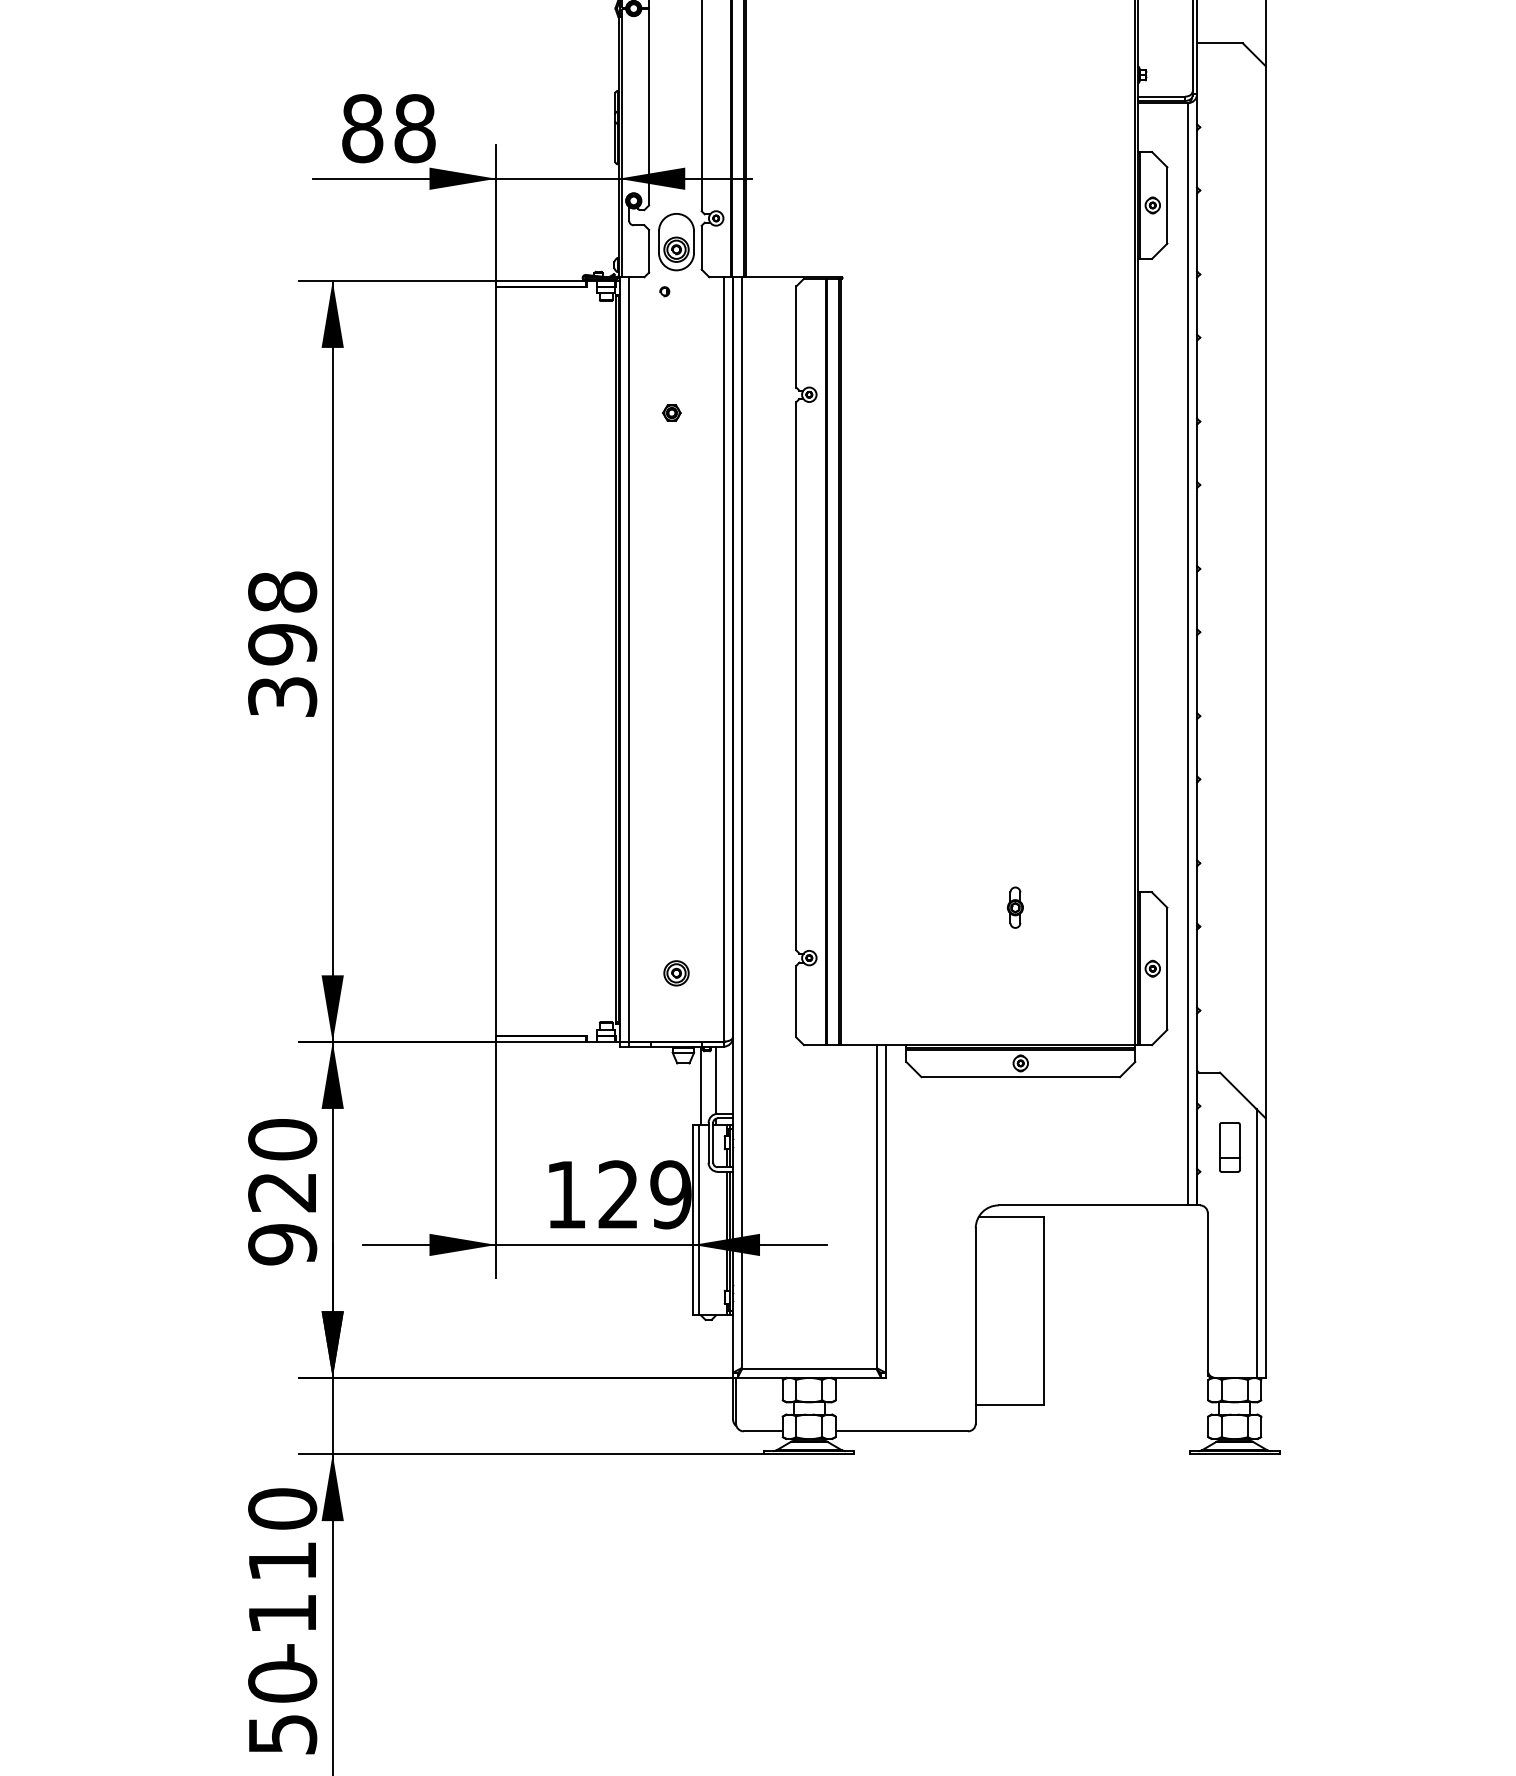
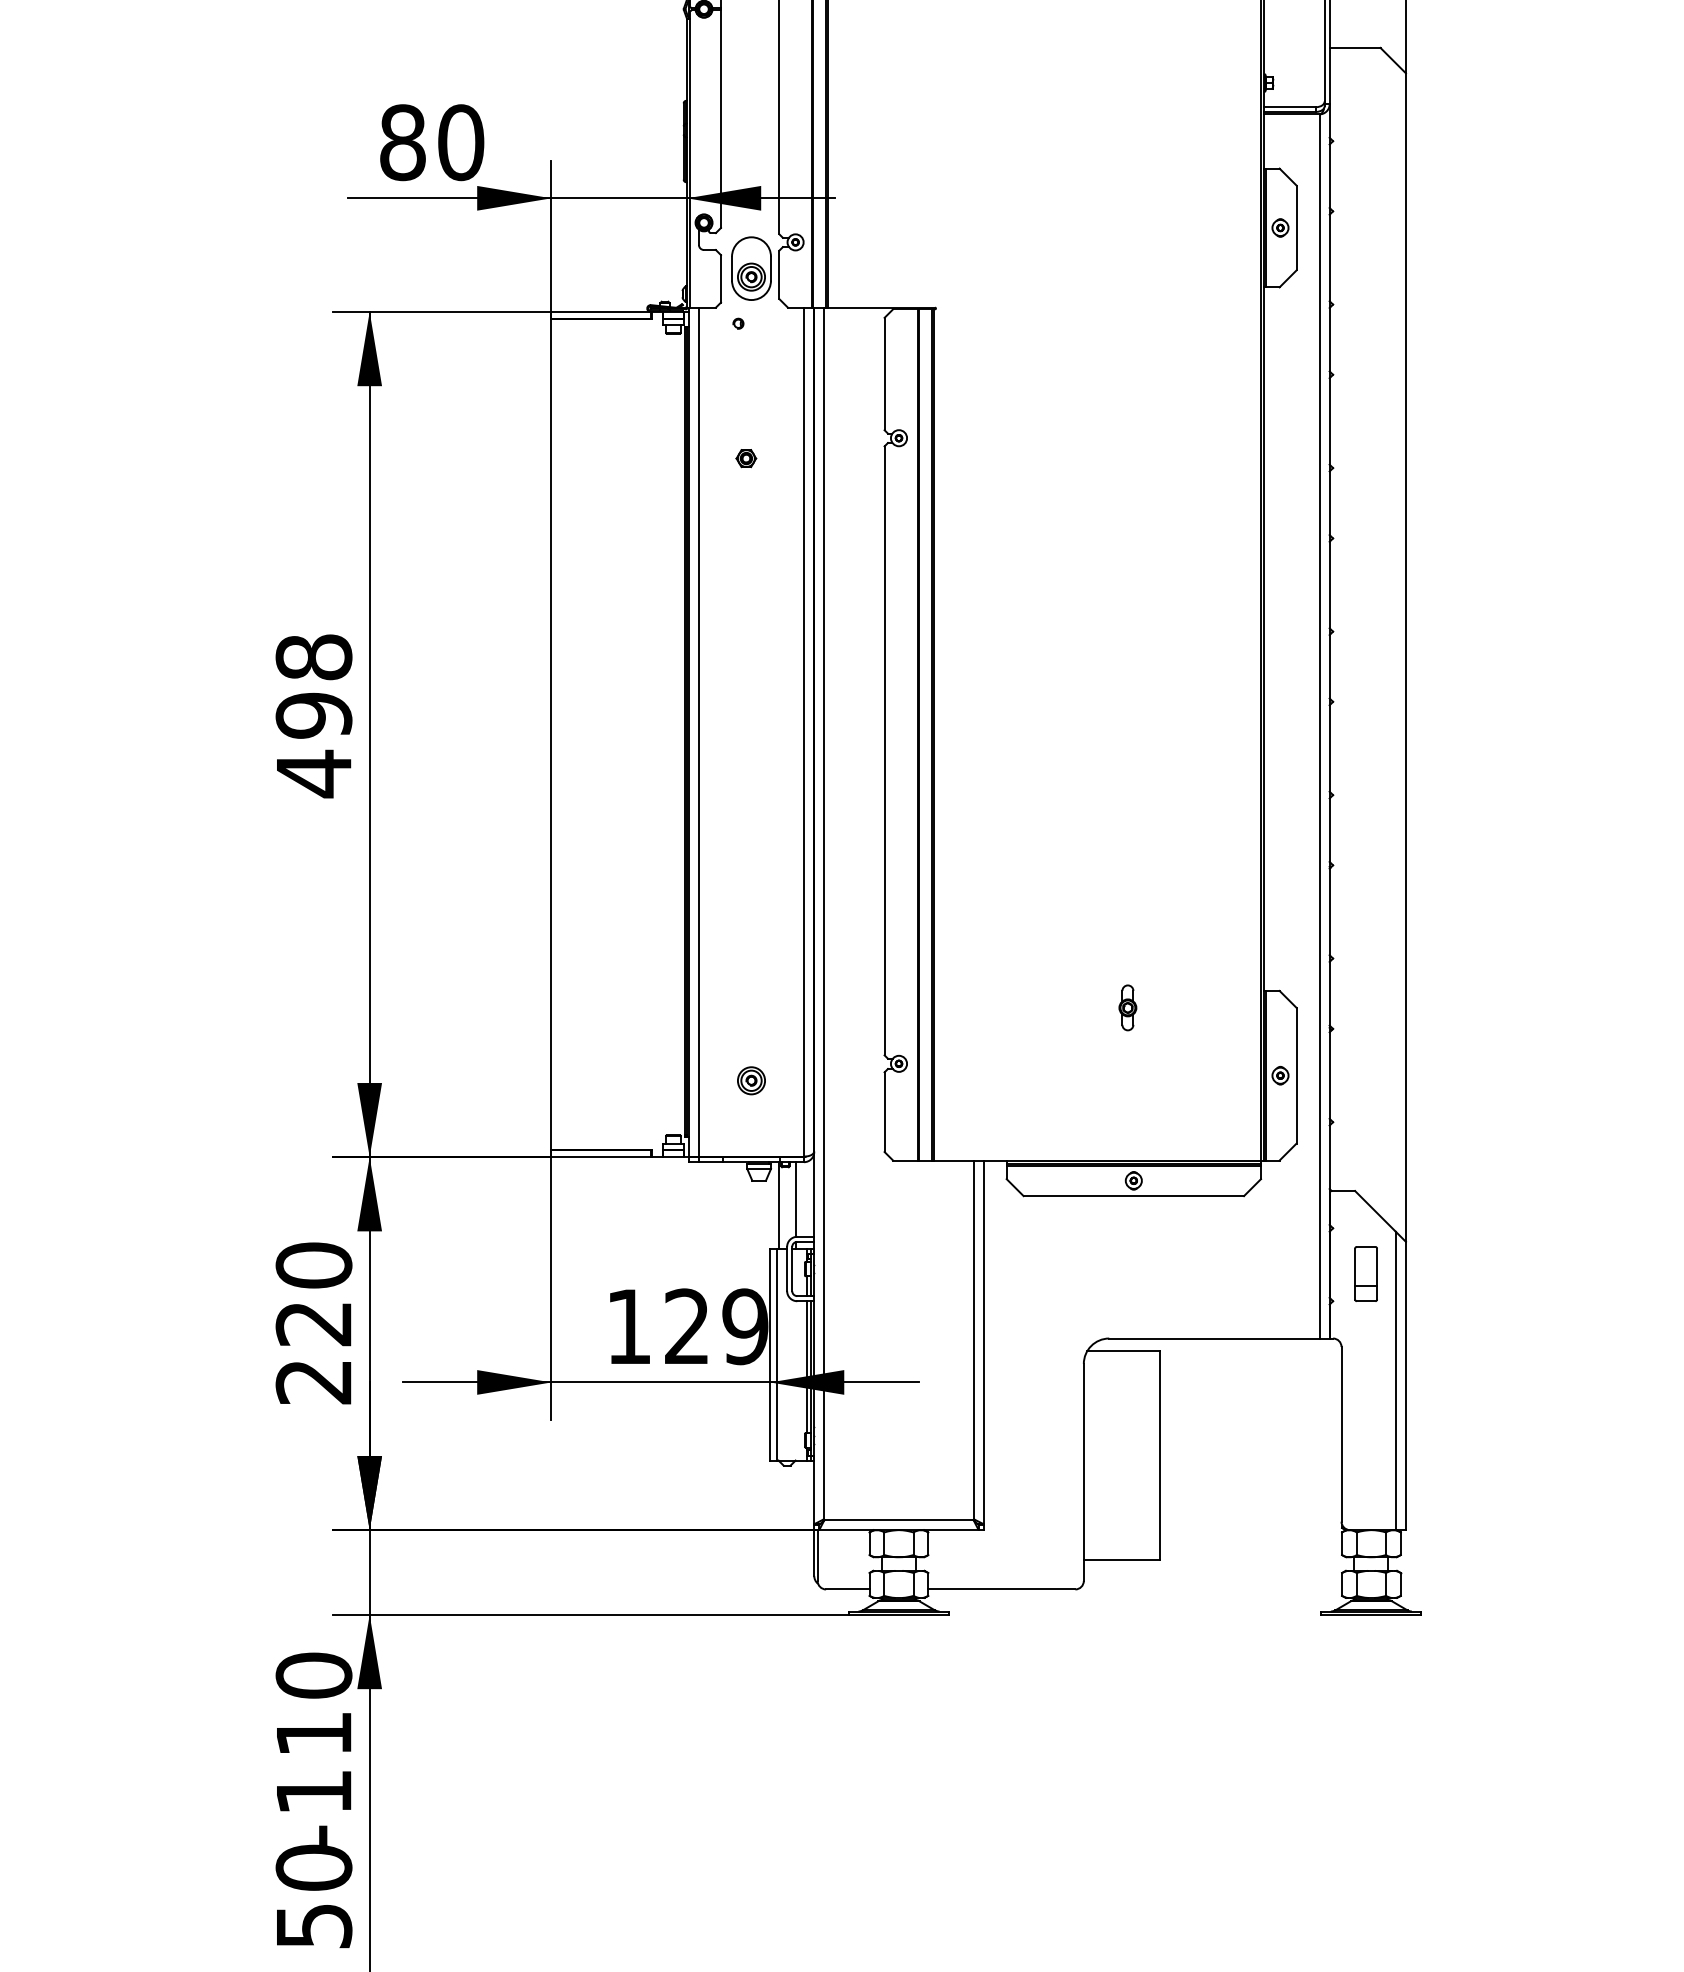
text: (415, 128) -> (461, 142), 88 -> 80
text: (282, 696) -> (313, 773), 398 -> 498
text: (282, 1245) -> (313, 1382), 920 -> 220

